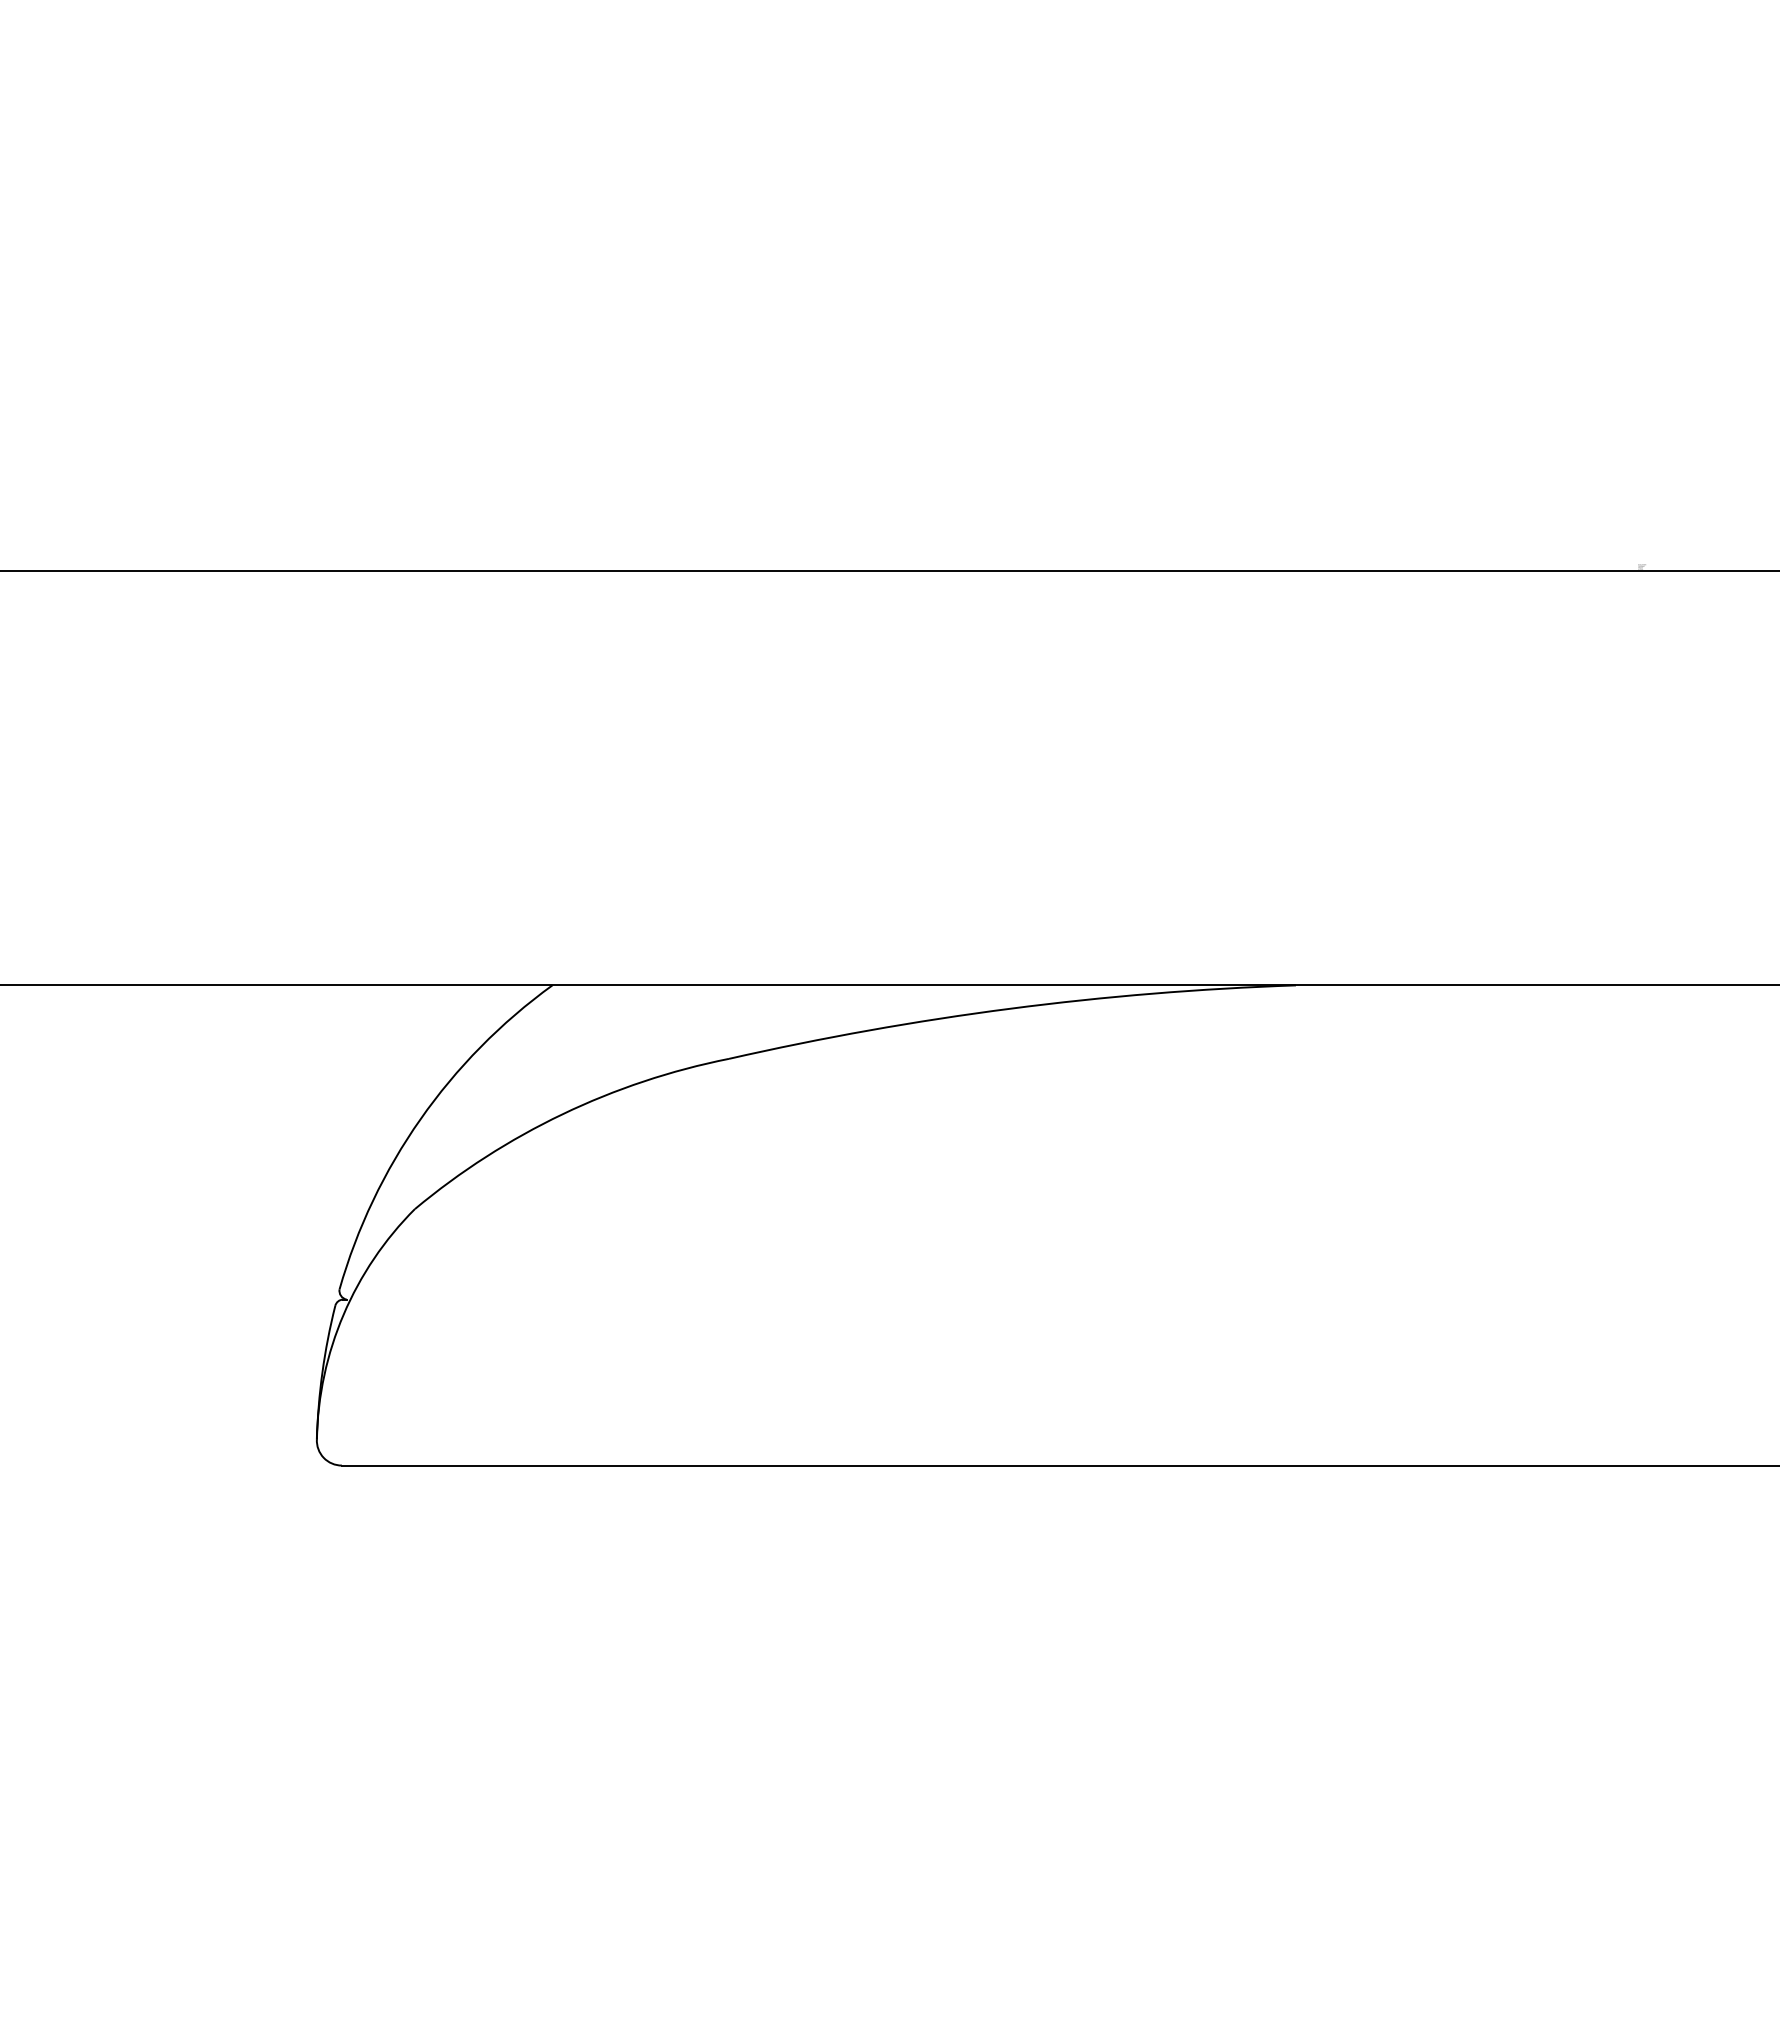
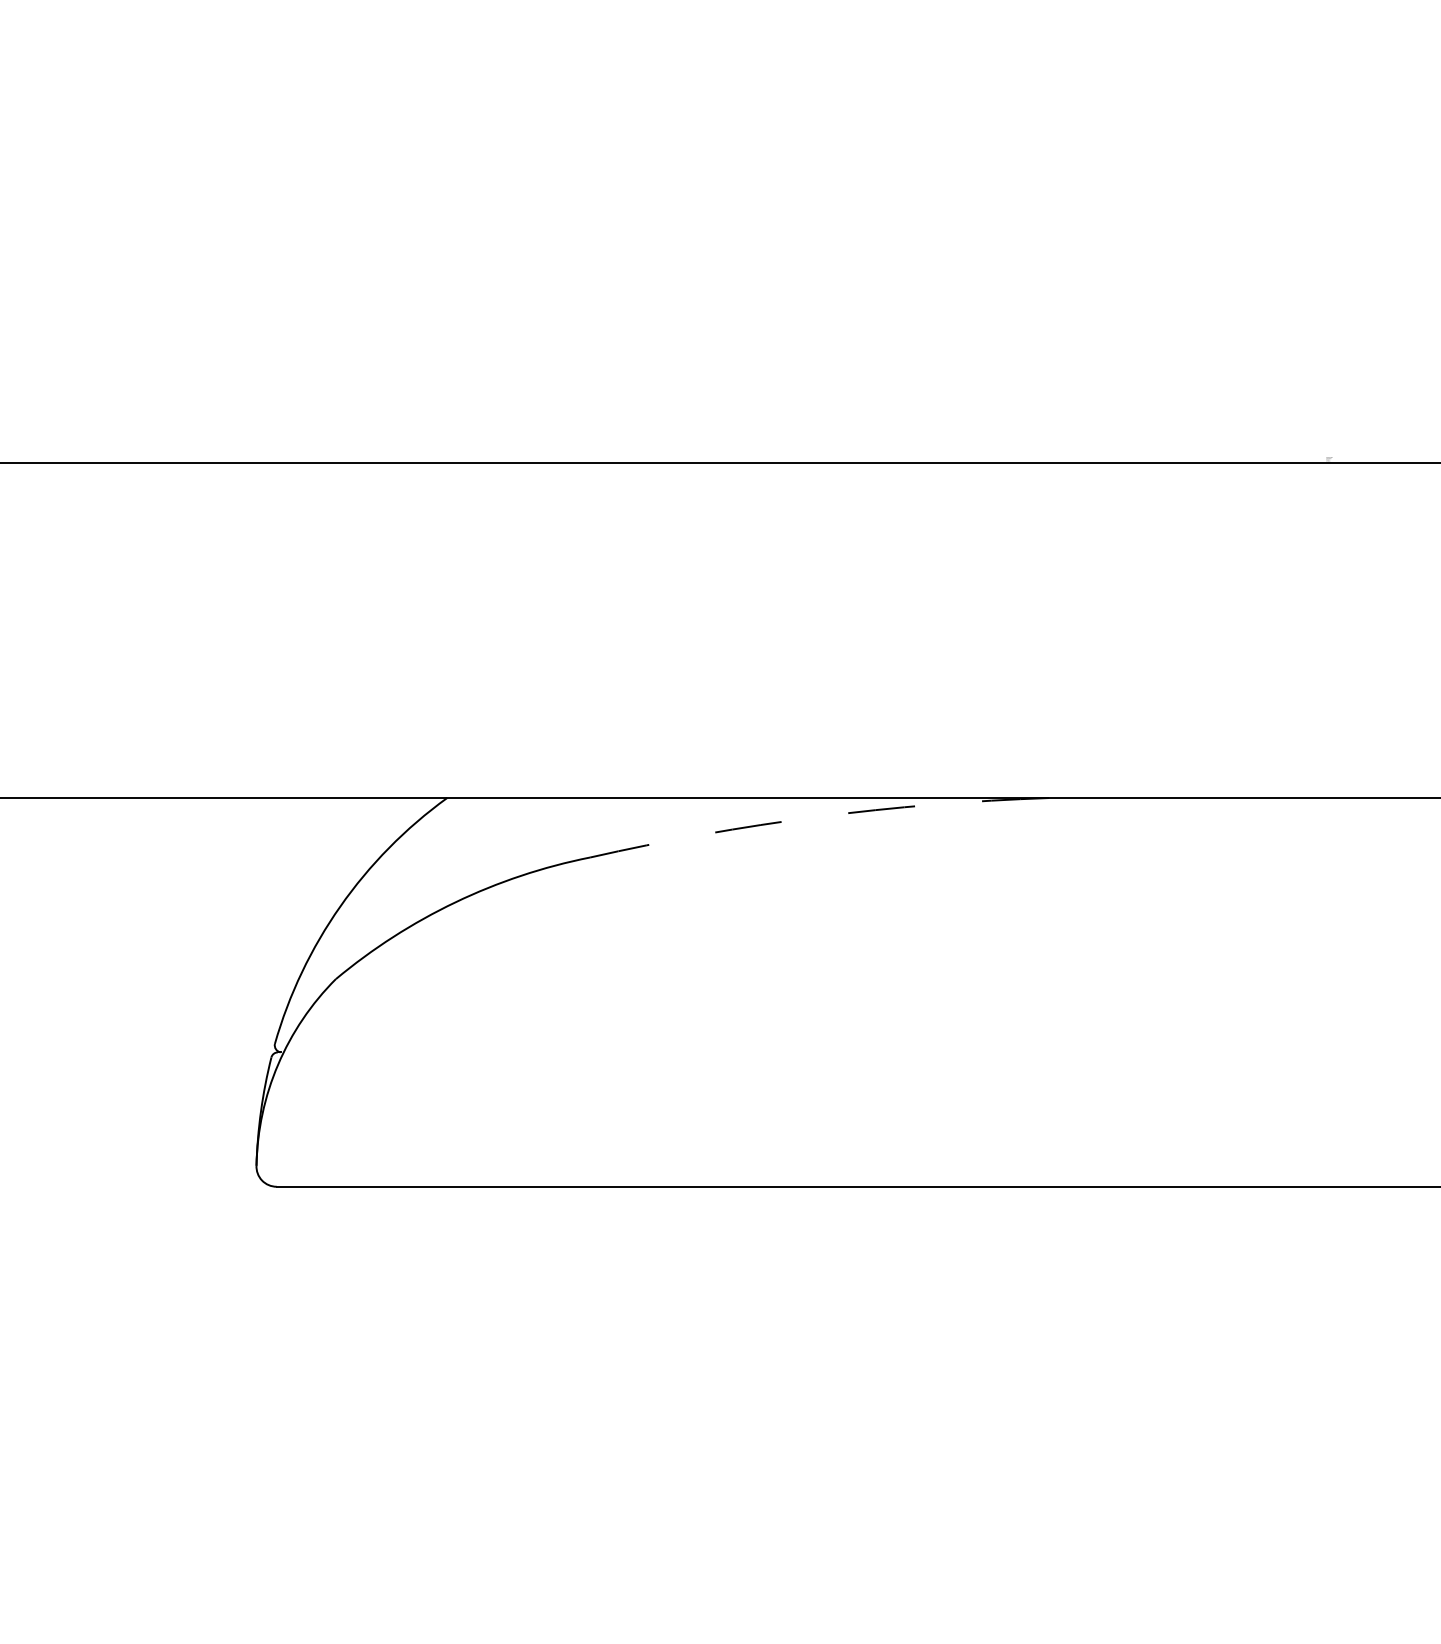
arc: (1010, 1008) -> (818, 816), solid -> dashed

